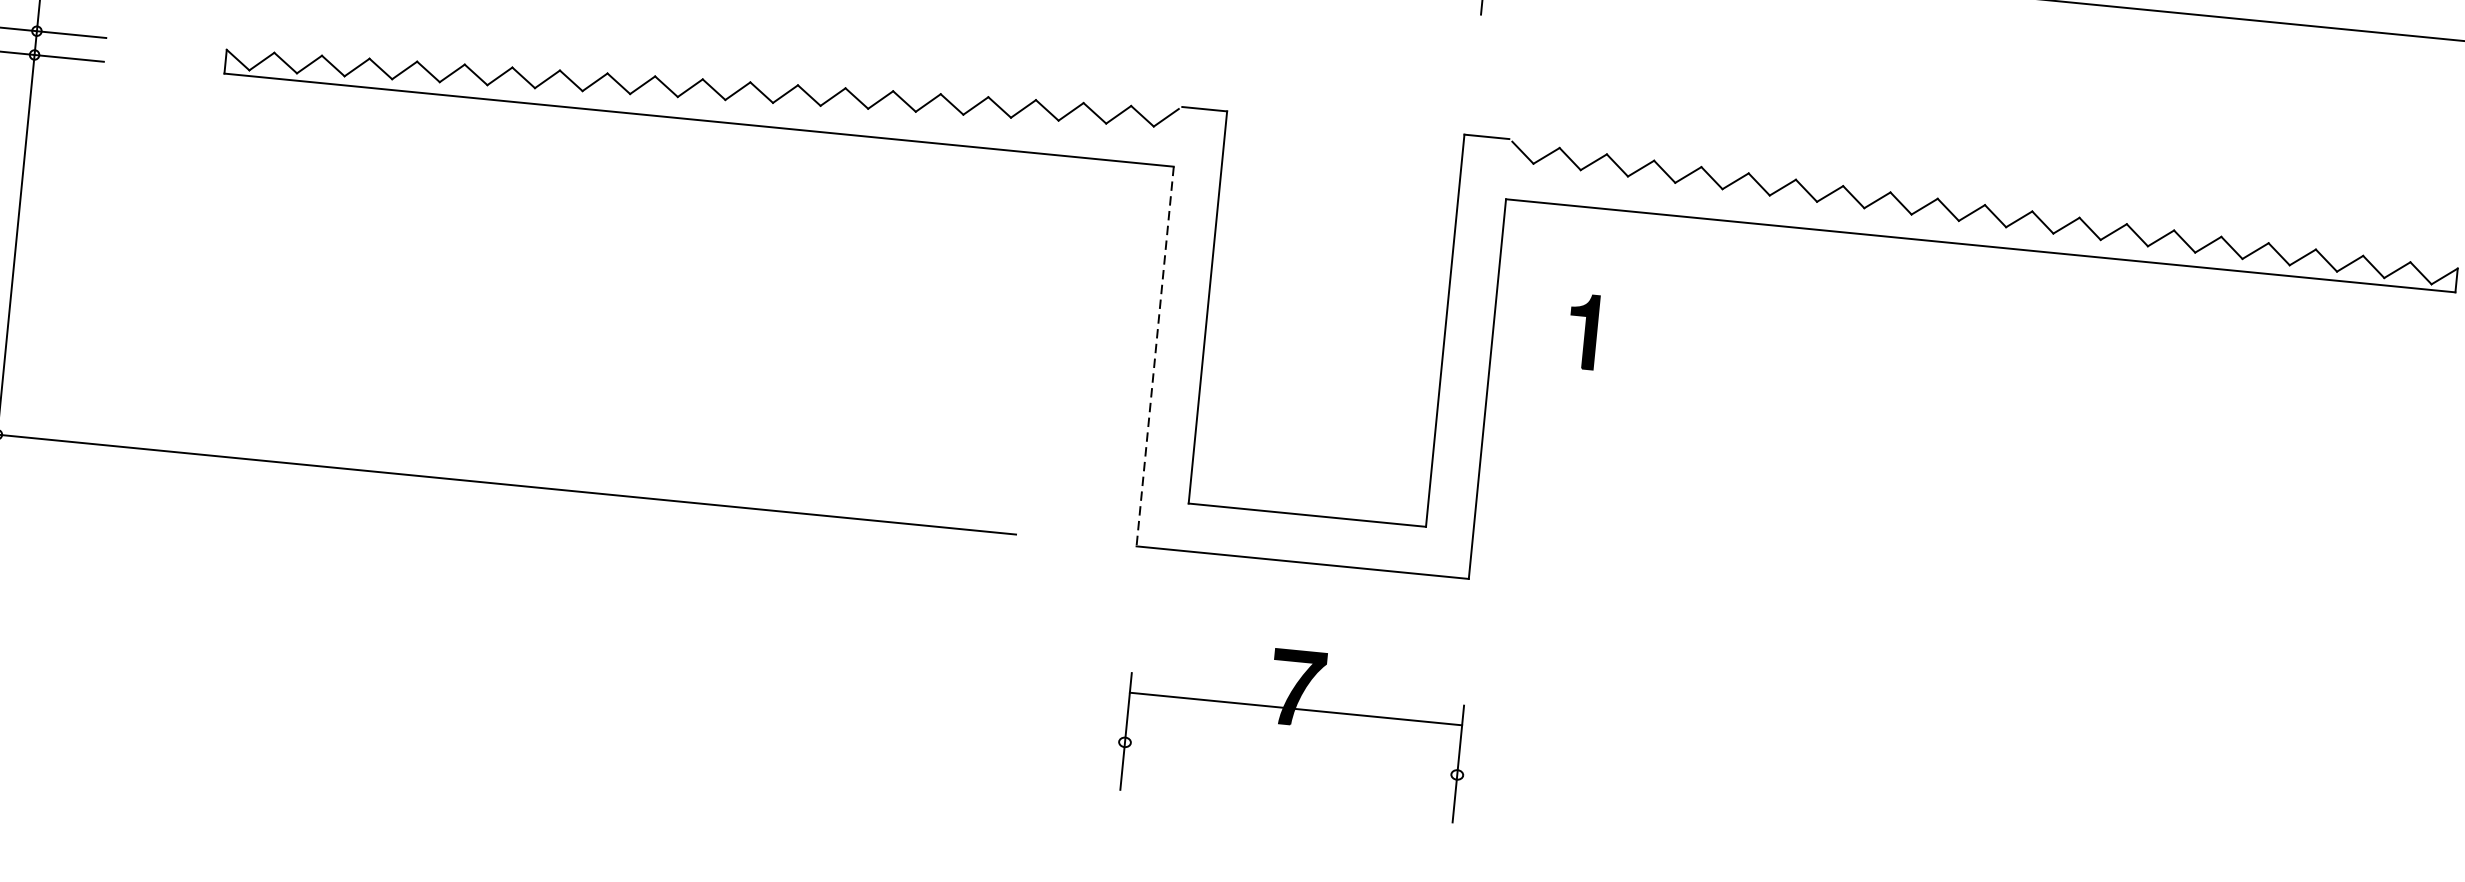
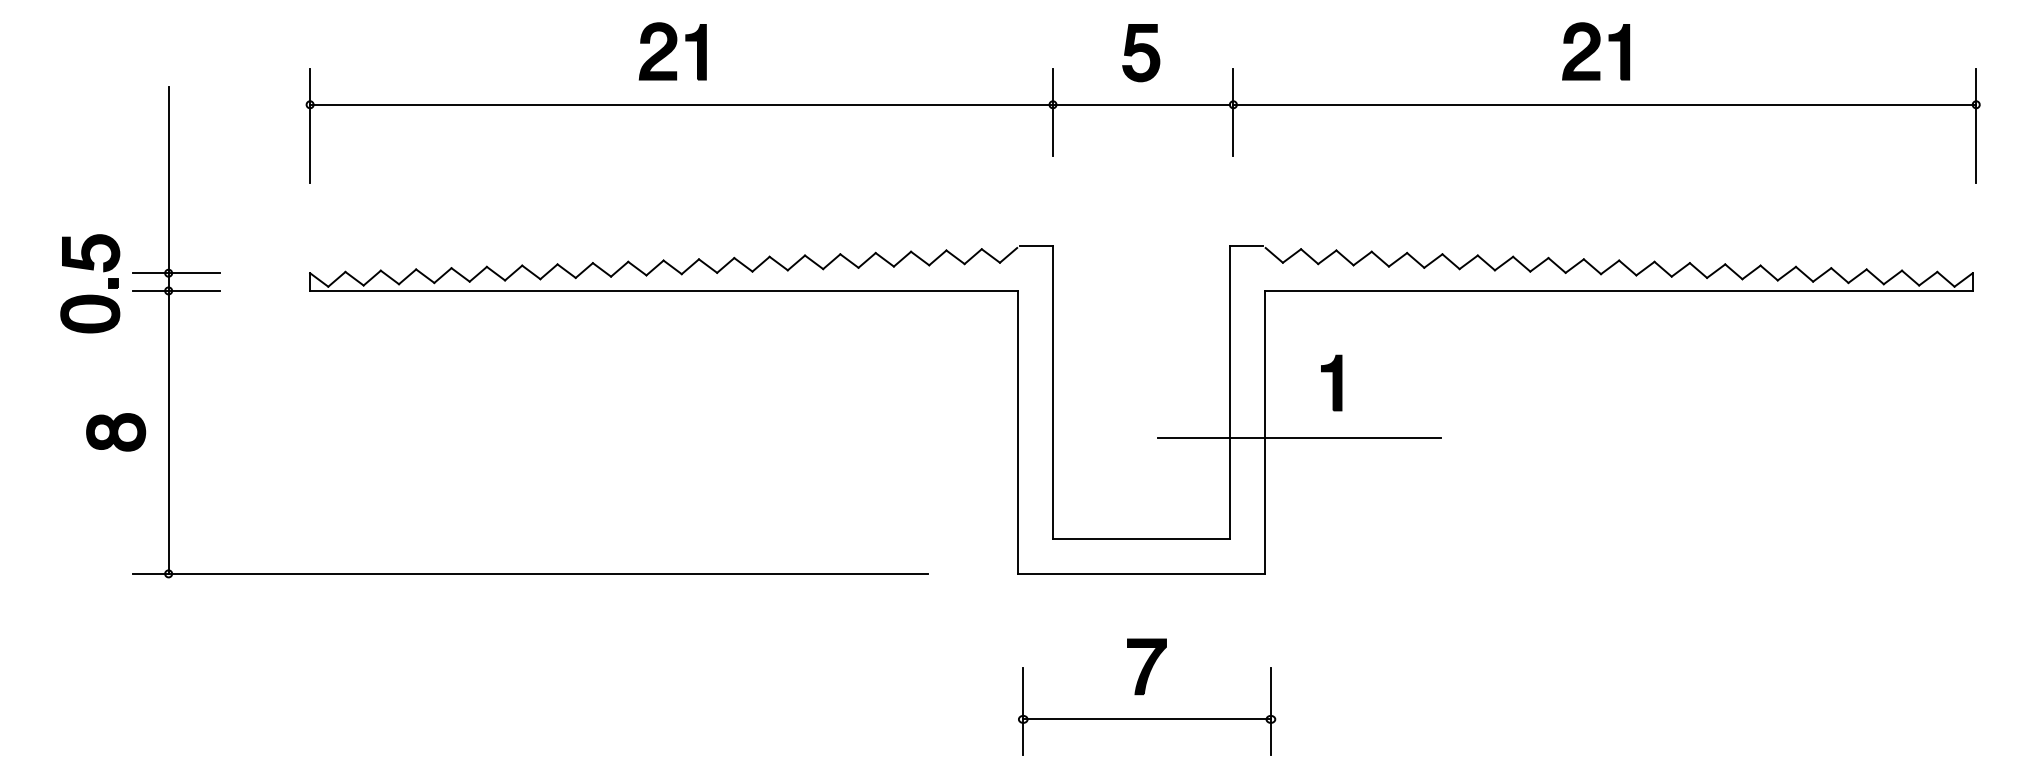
line: (1155, 356) -> (1017, 432), dashed -> solid
line: (1532, 400) -> (1299, 437), added
line: (1295, 709) -> (1146, 719), moved

